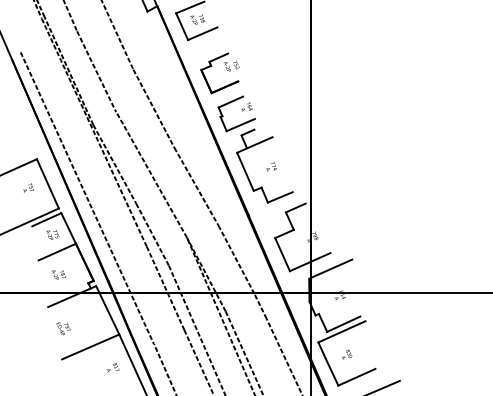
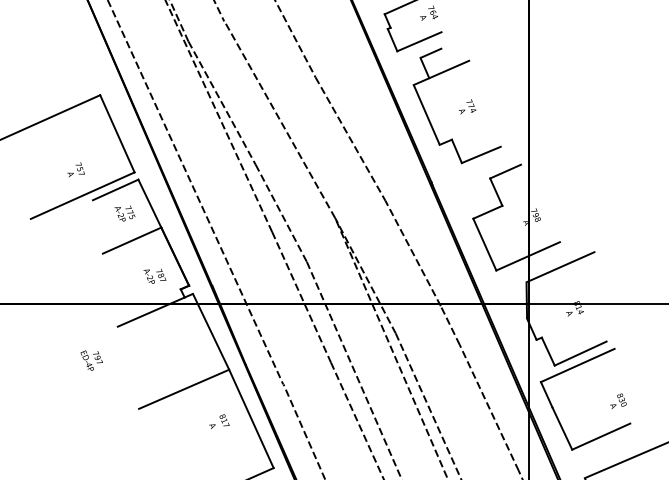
text: (28, 187) -> (76, 169), moved
text: (58, 274) -> (154, 275), moved
text: (63, 328) -> (91, 360), moved
text: (346, 354) -> (617, 400), moved

